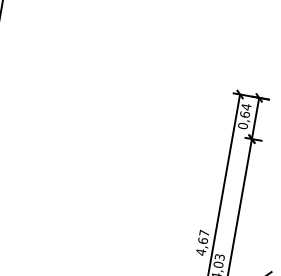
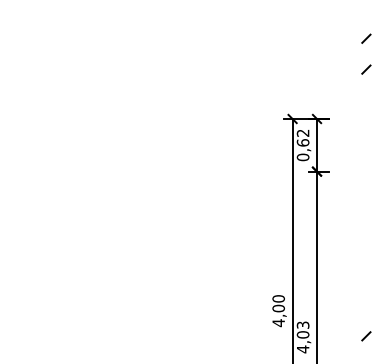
text: (245, 107) -> (302, 133), 0,64 -> 0,62
text: (203, 236) -> (278, 303), 4,67 -> 4,00

